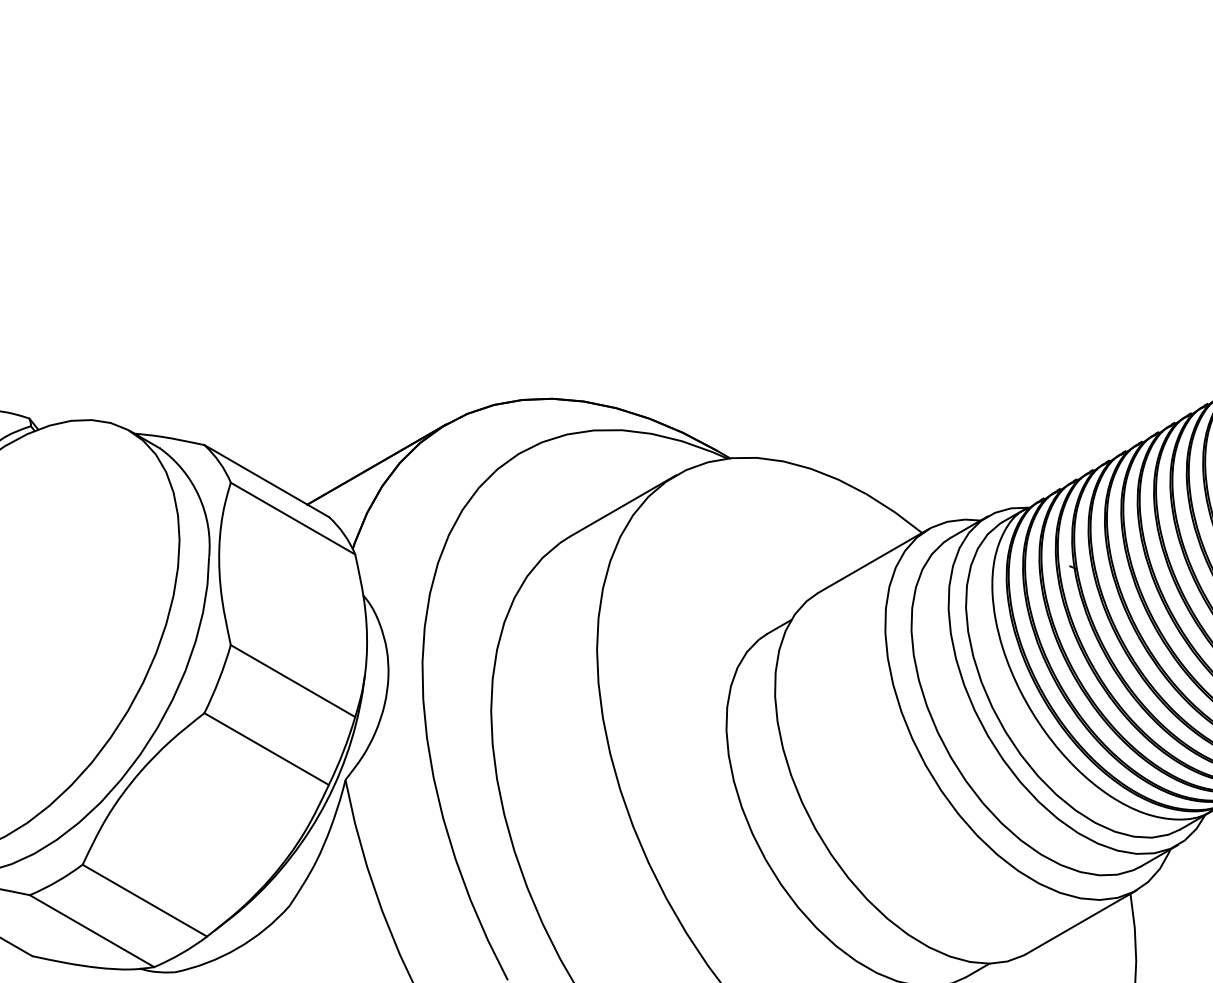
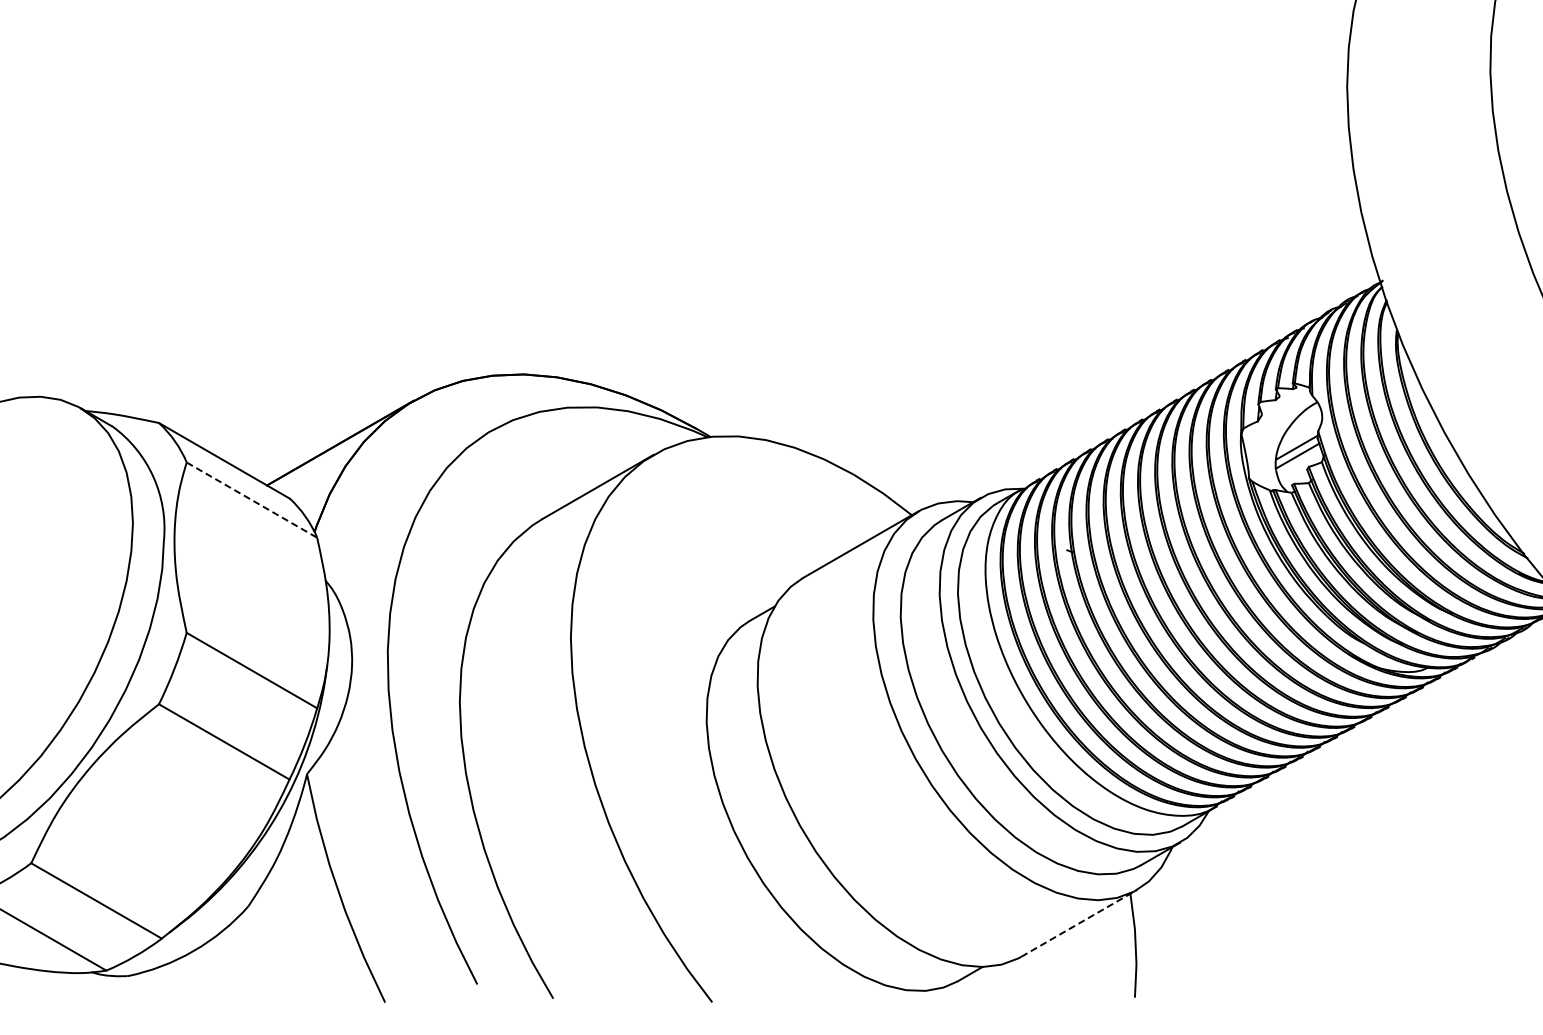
line: (293, 518) -> (252, 500), solid -> dashed
line: (1081, 922) -> (1079, 923), solid -> dashed

